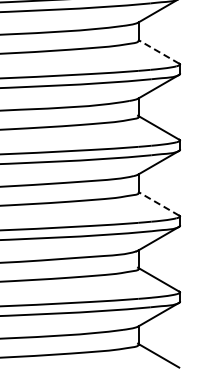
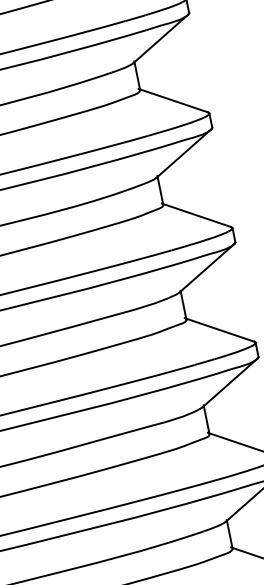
line: (158, 51) -> (173, 100), dashed -> solid
line: (158, 203) -> (219, 329), dashed -> solid

